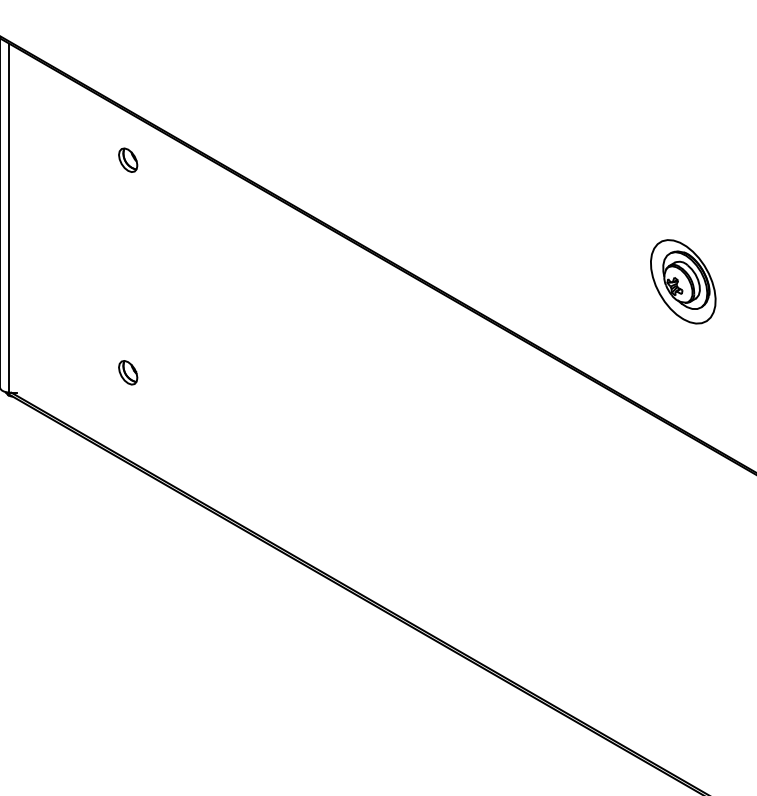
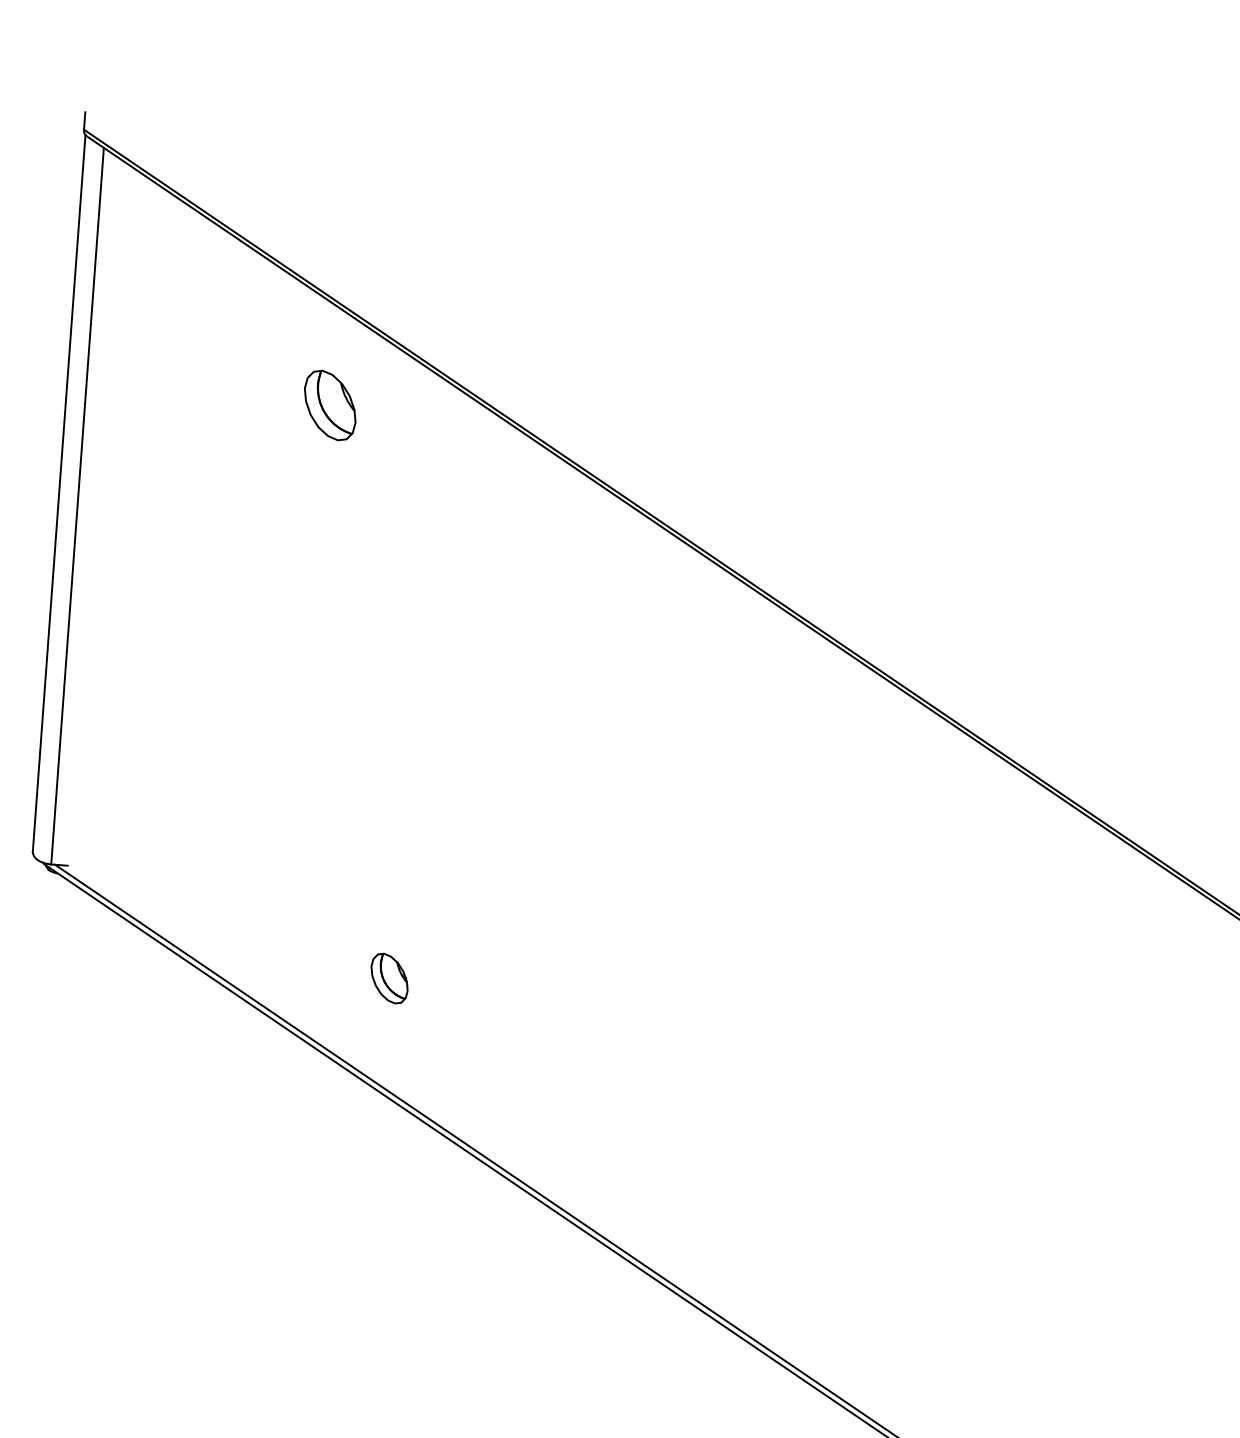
part: (128, 159) -> (331, 403), size x1.4
part: (128, 372) -> (390, 978), moved

